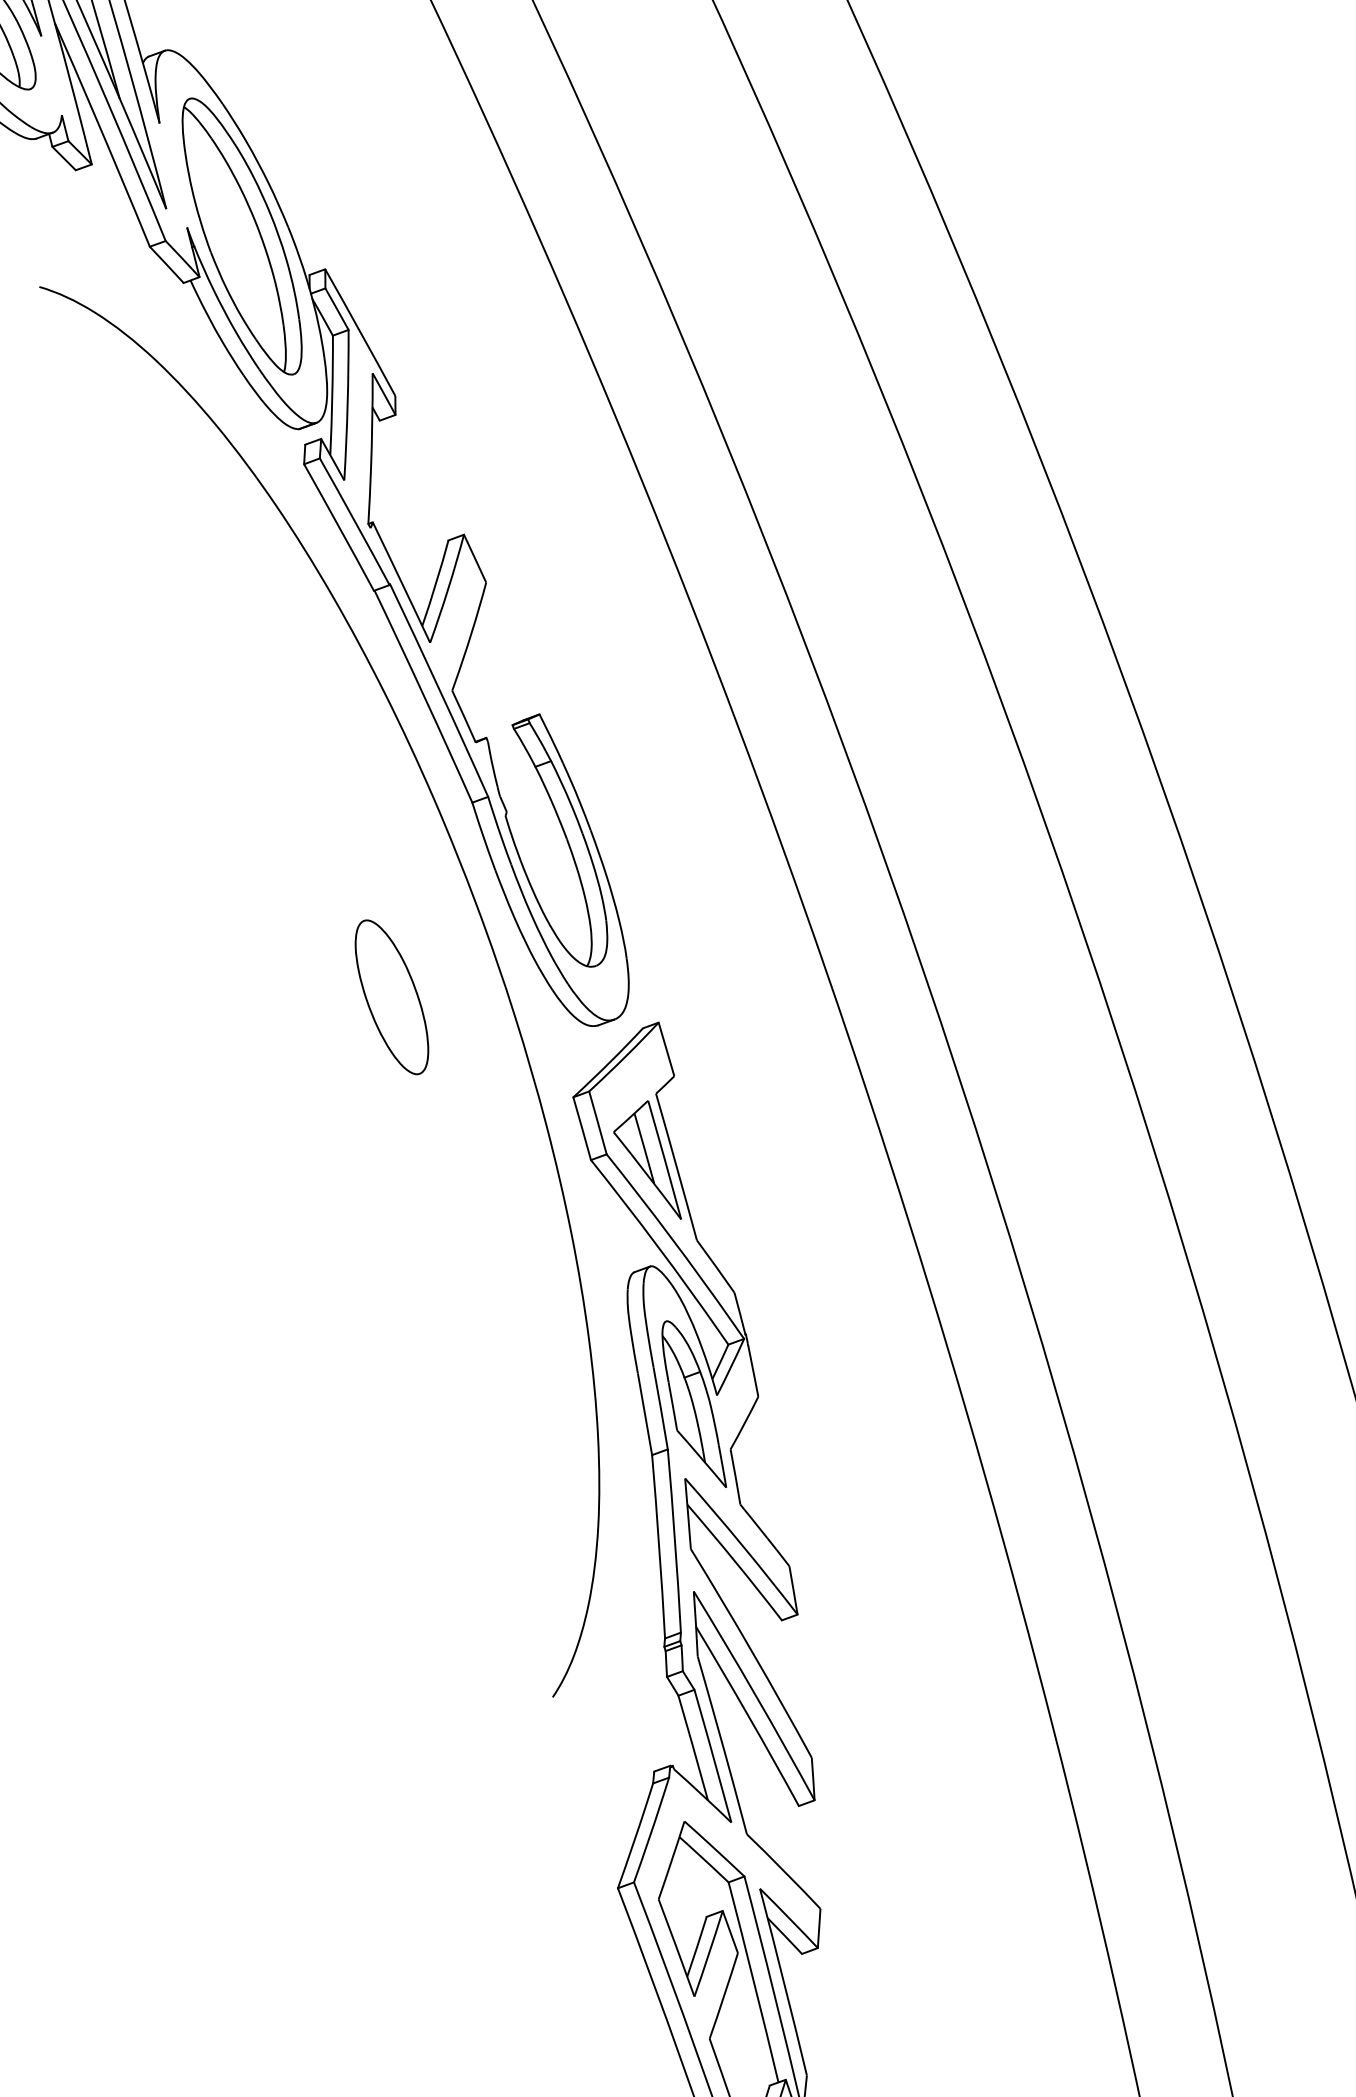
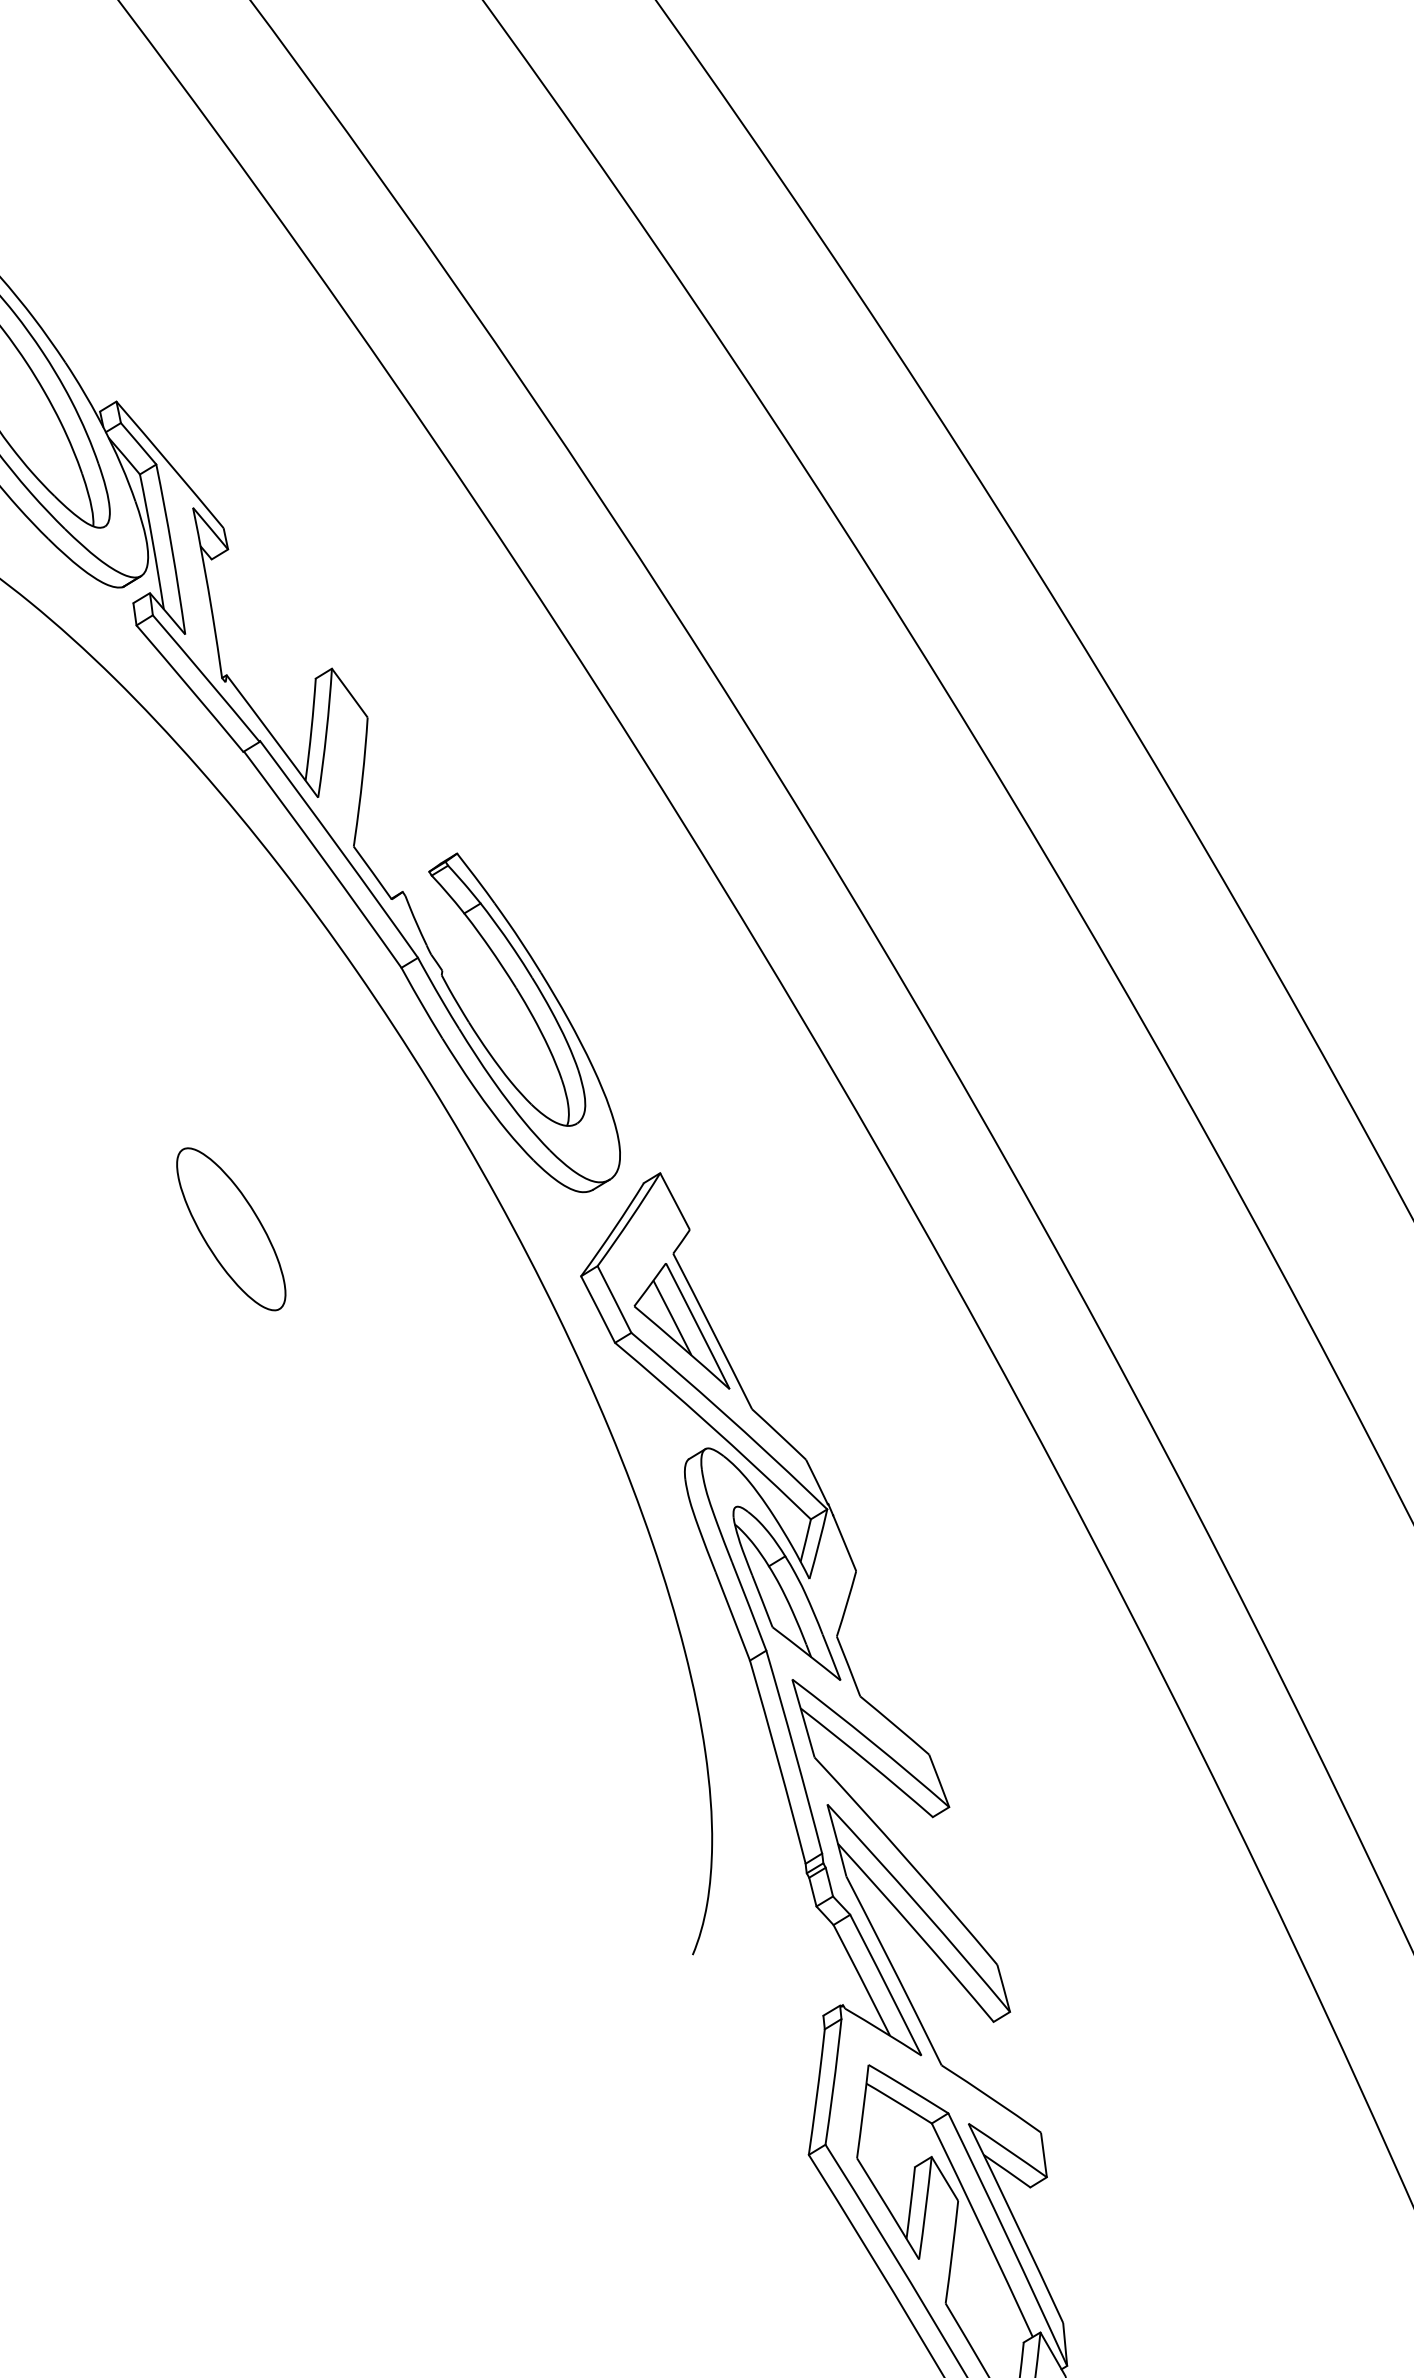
part: (391, 997) -> (230, 1229), moved

